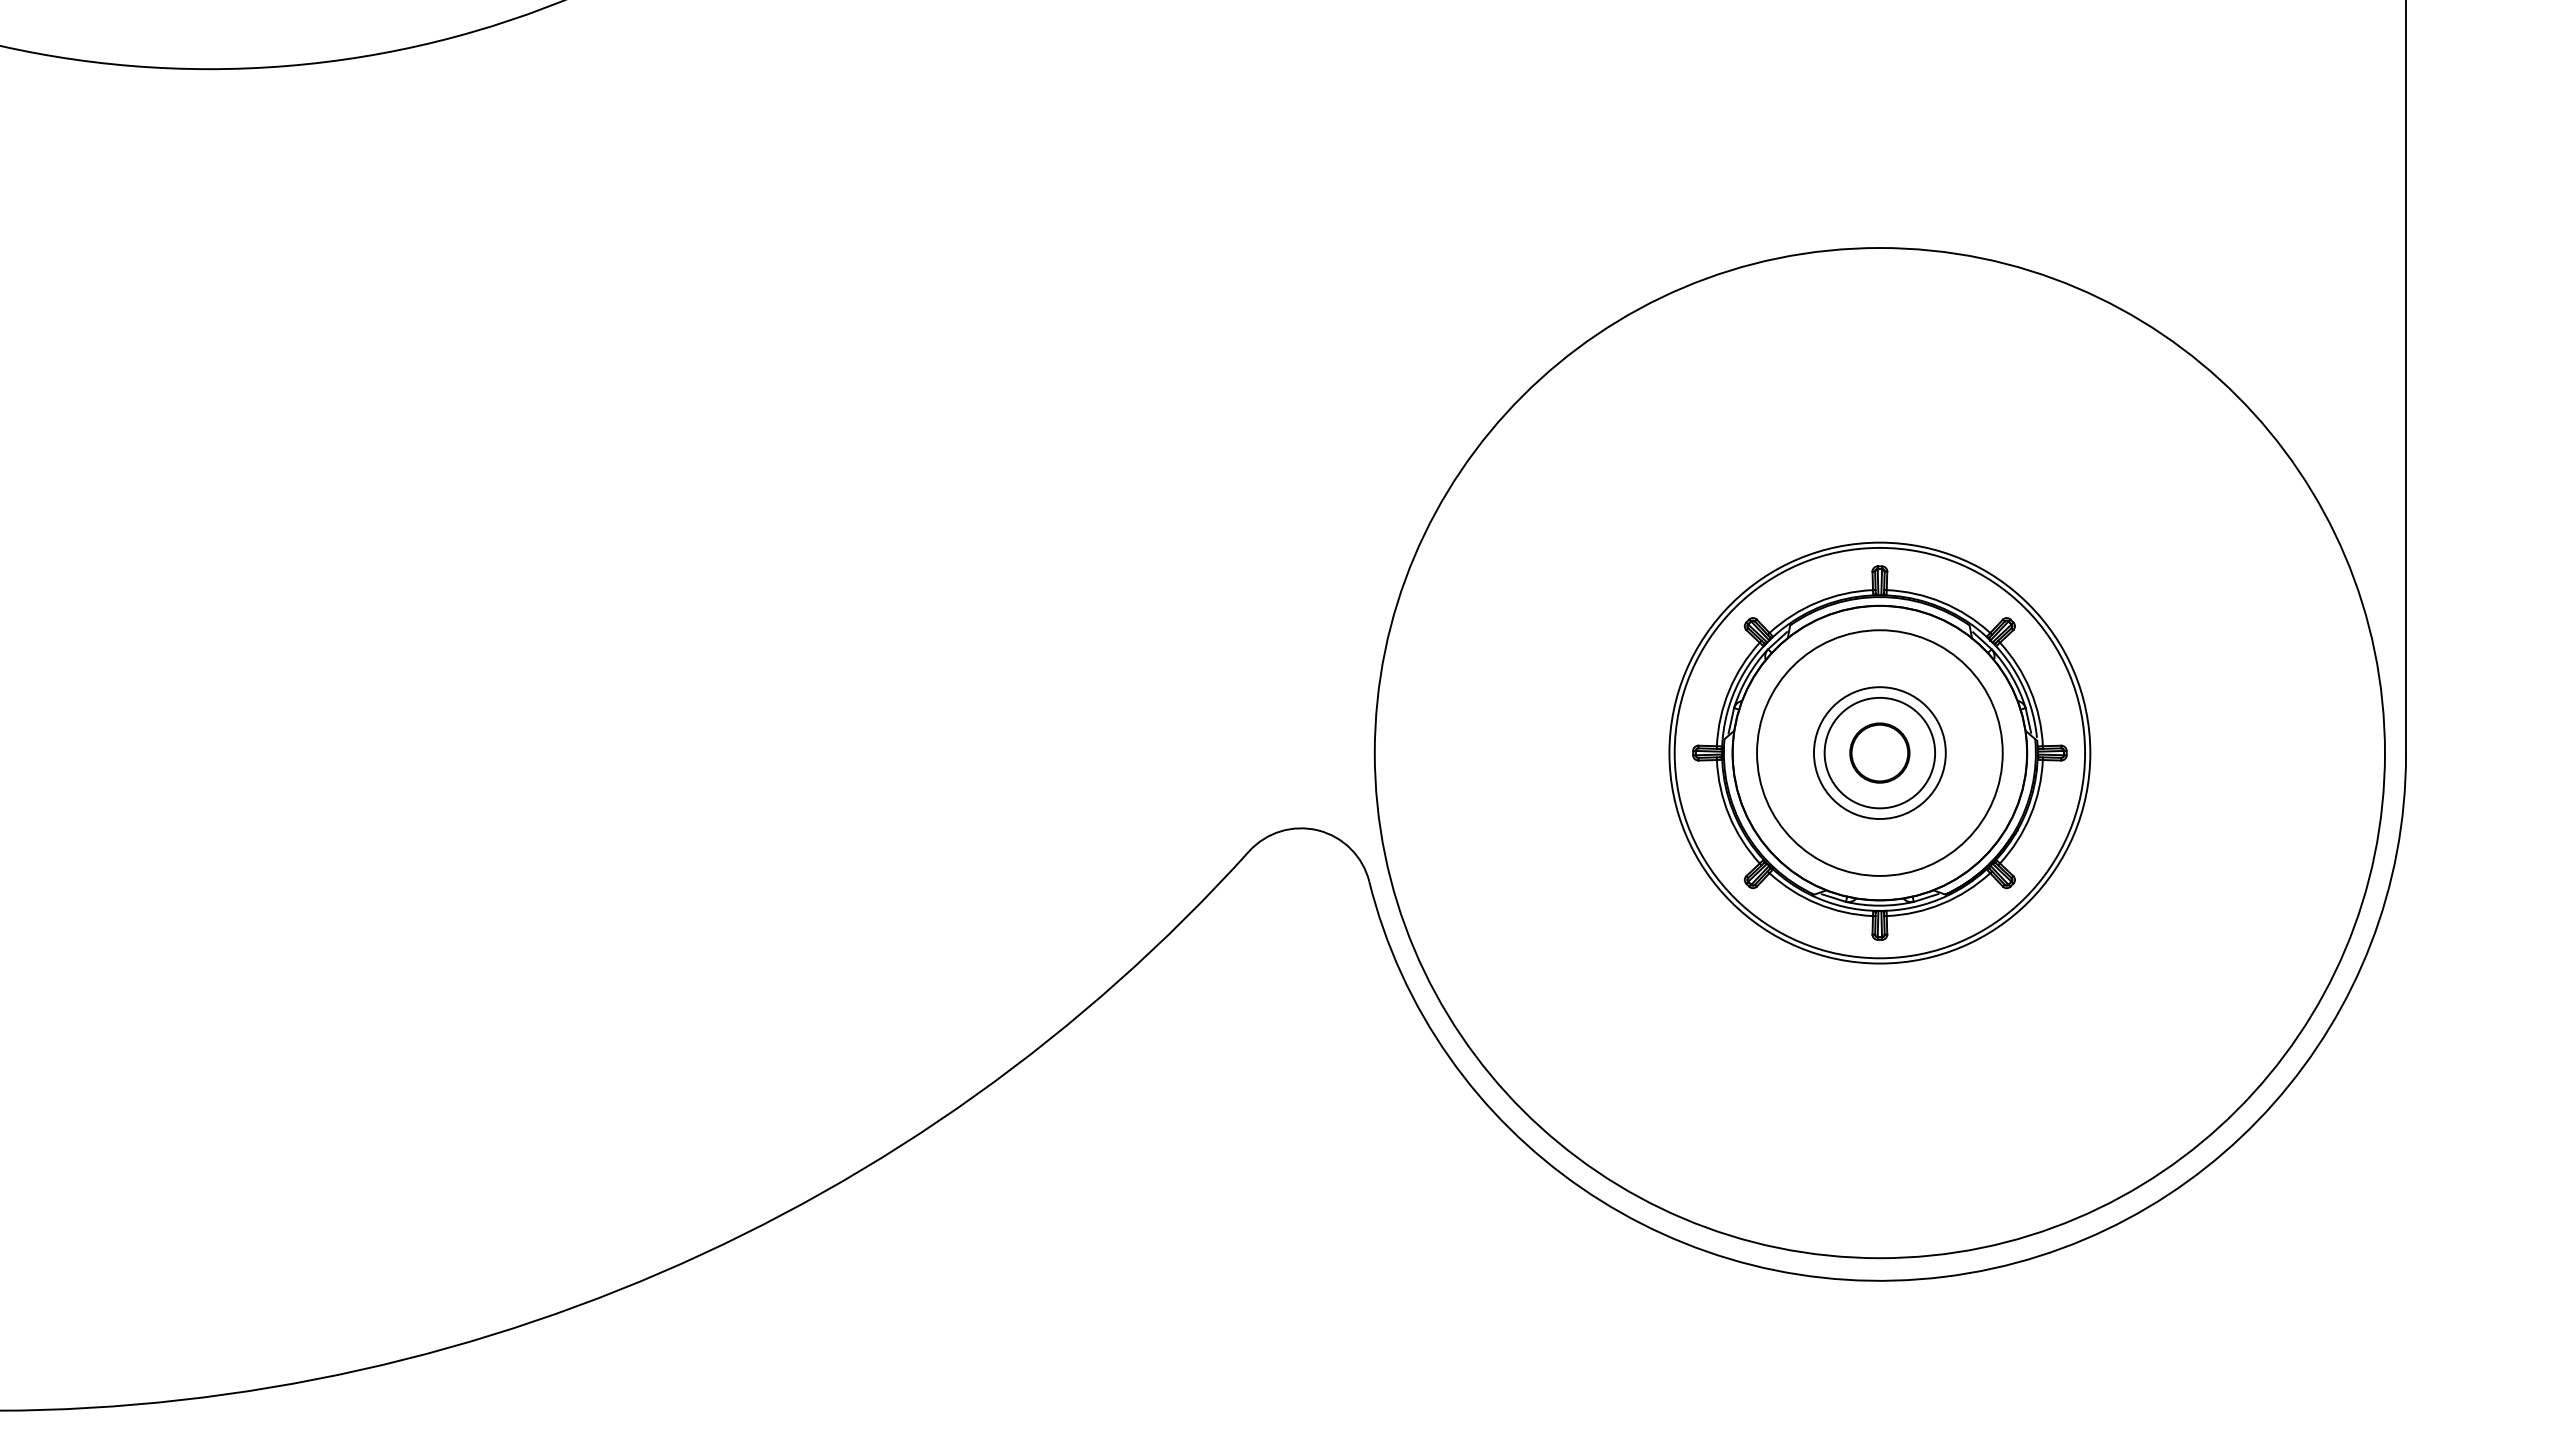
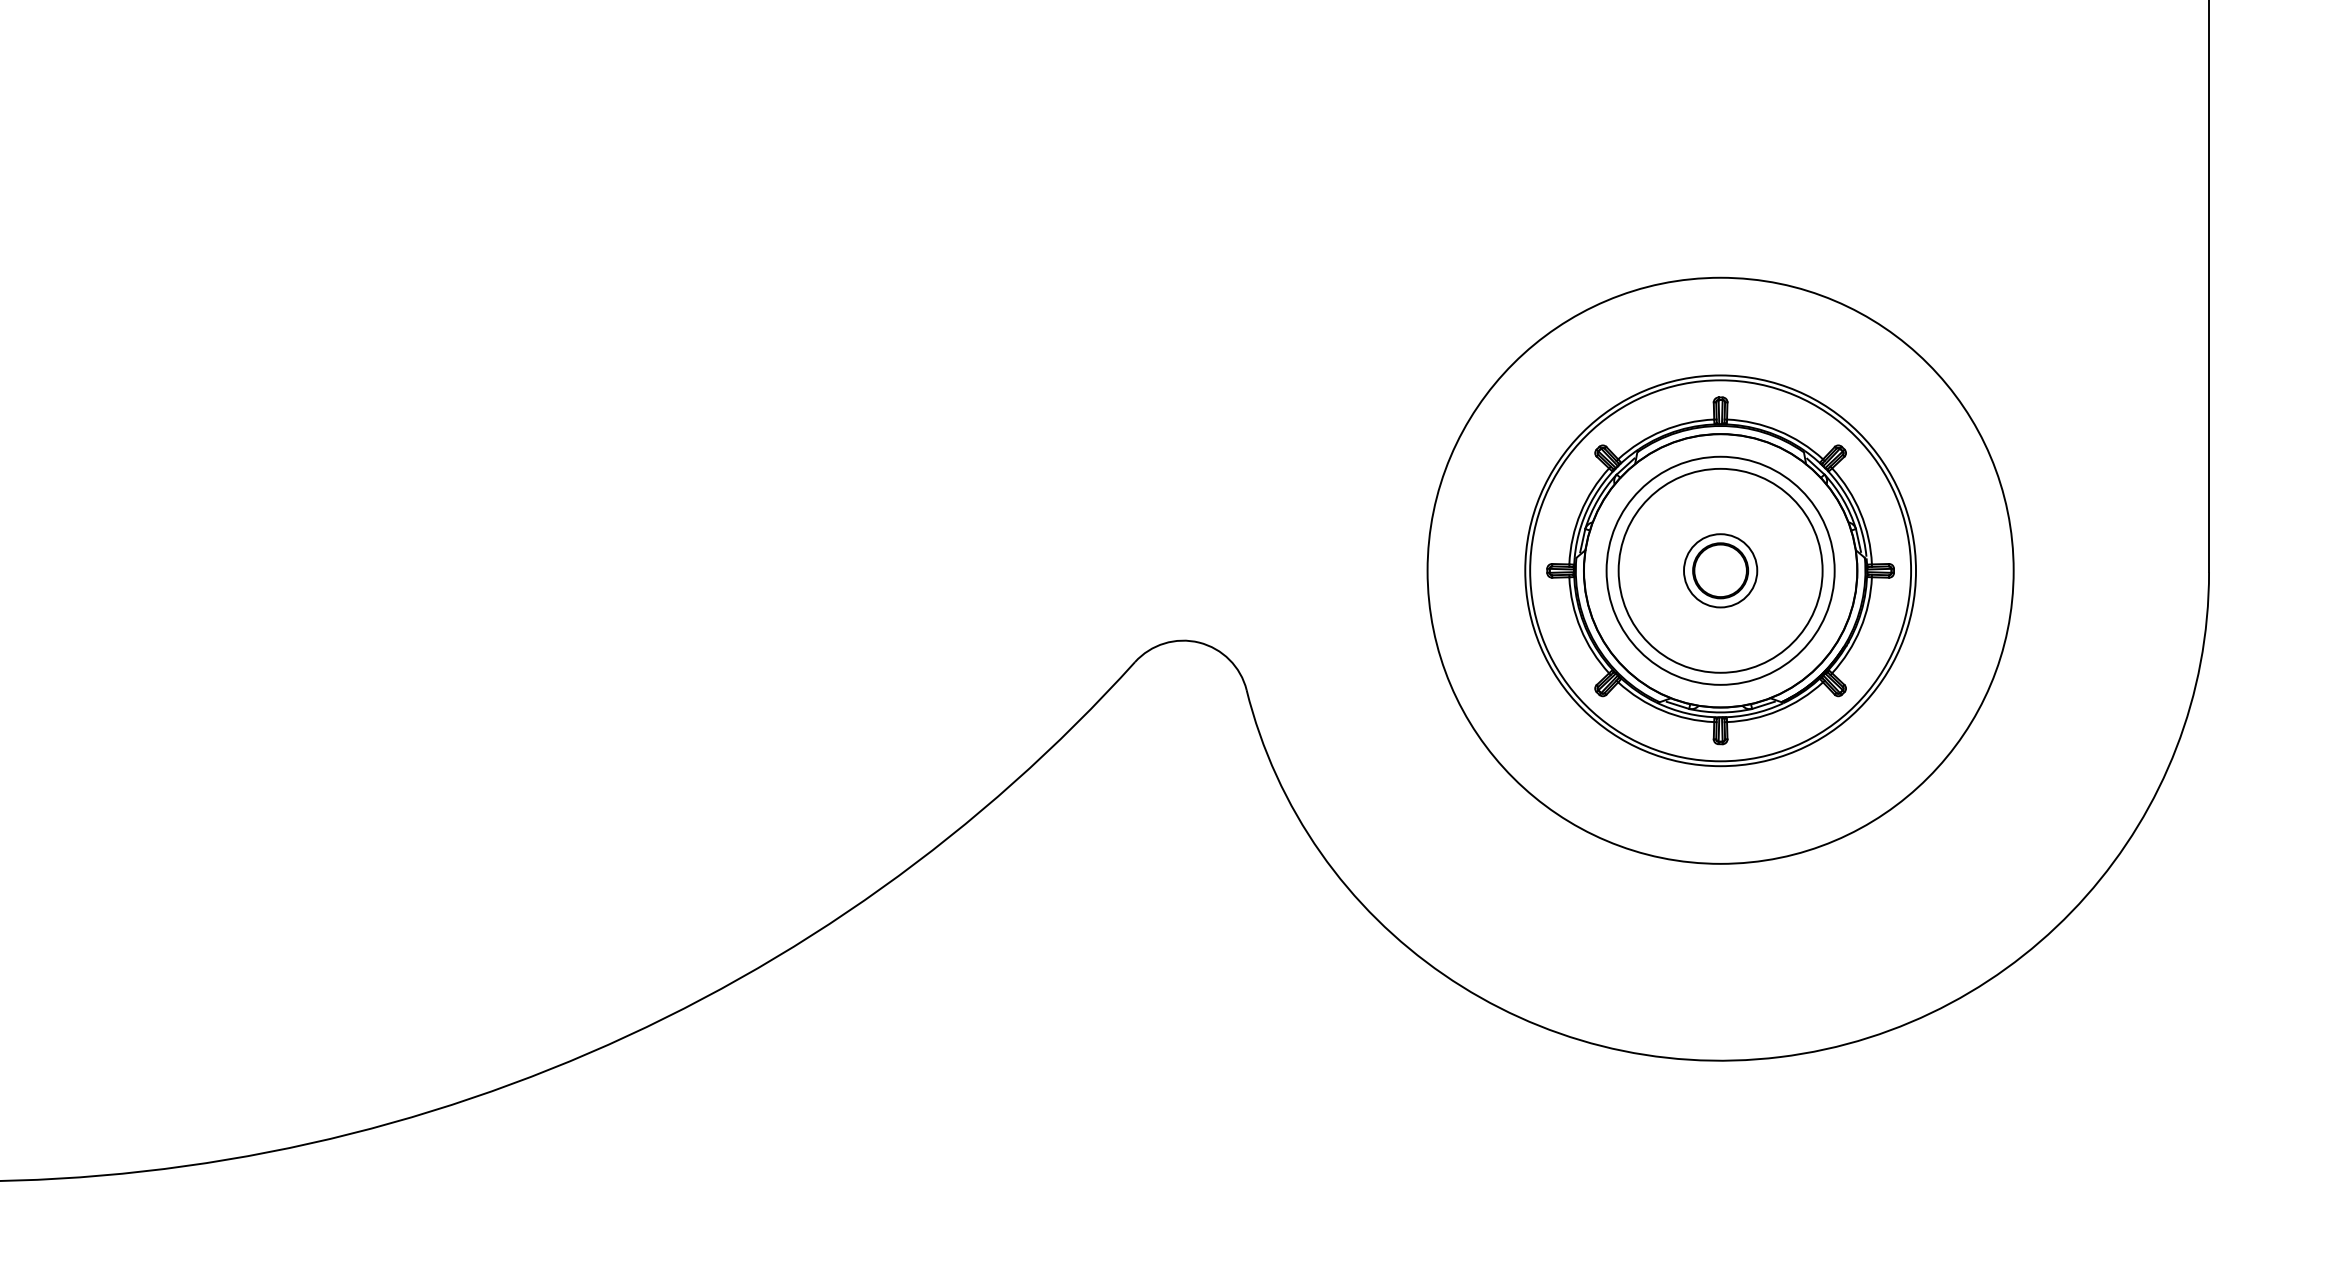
circle: (1879, 752) -> (1720, 570), size x0.62
circle: (1879, 752) -> (1720, 570), size x0.71
circle: (1879, 752) -> (1720, 570), size x1.67

